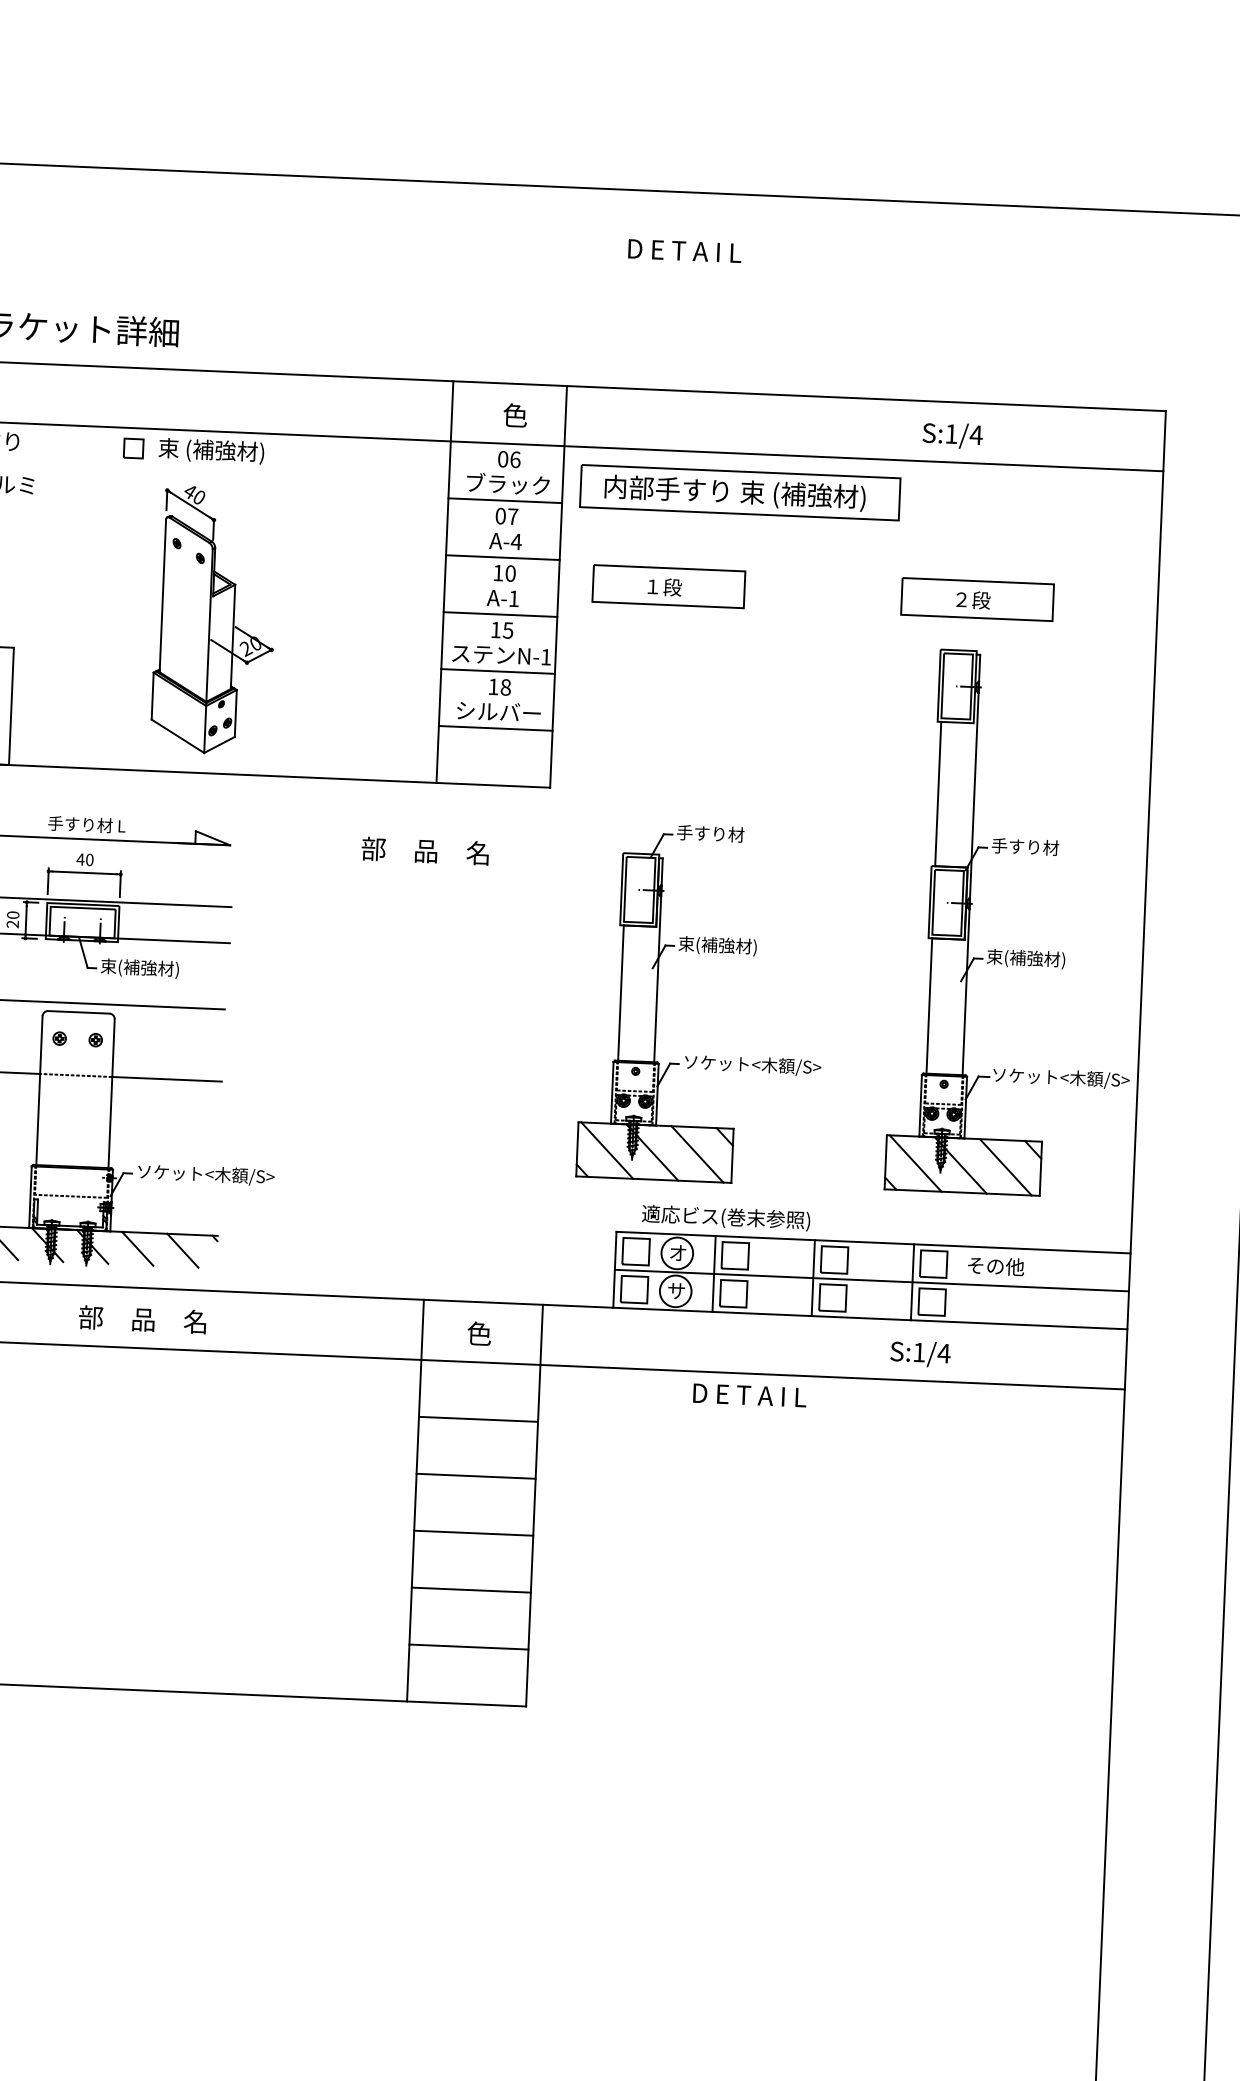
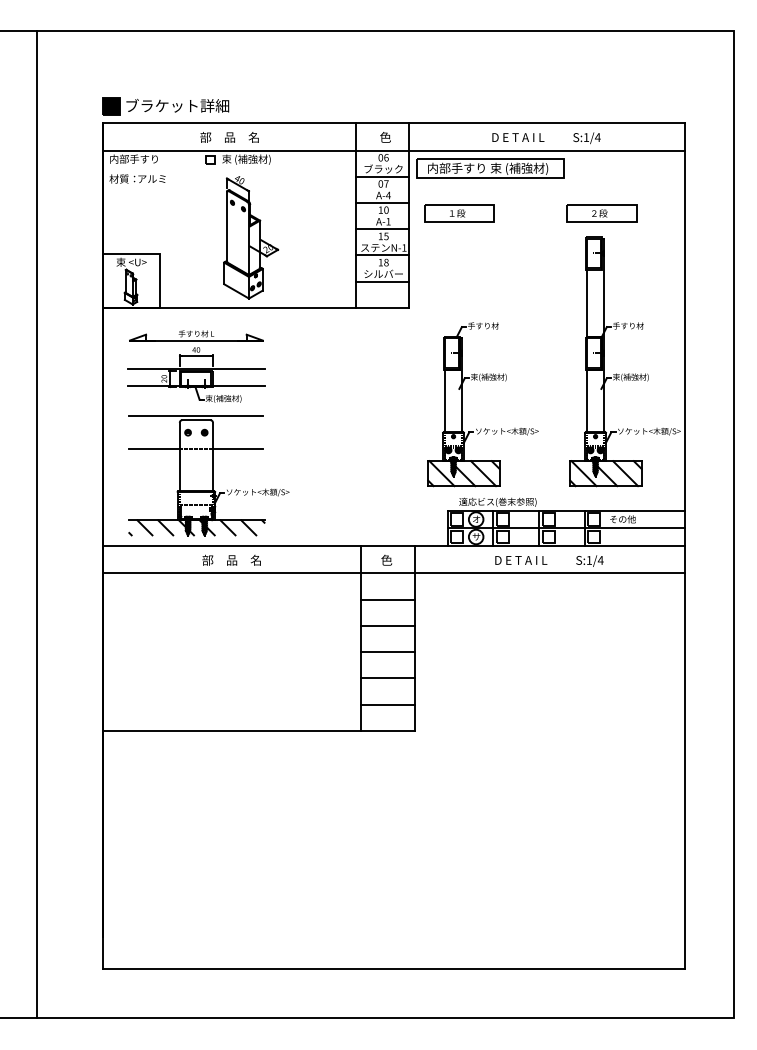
text: (685, 250) -> (518, 137), moved
text: (425, 851) -> (229, 137), moved
text: (750, 1395) -> (521, 560), moved

